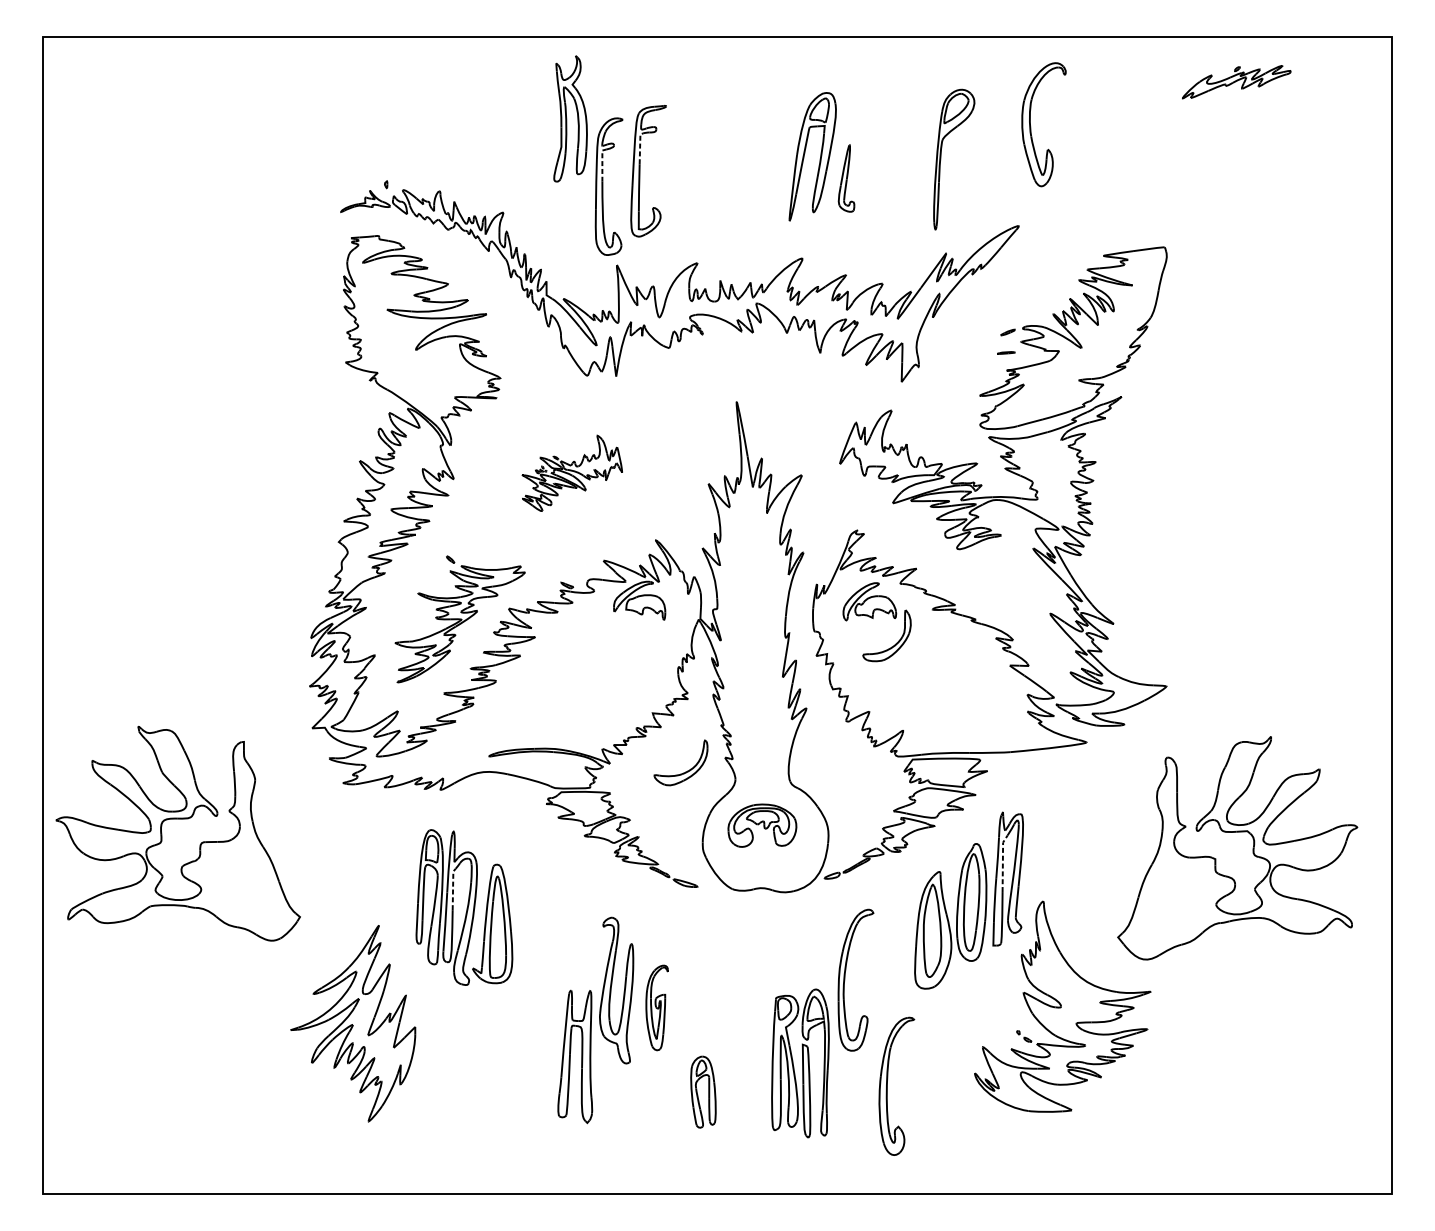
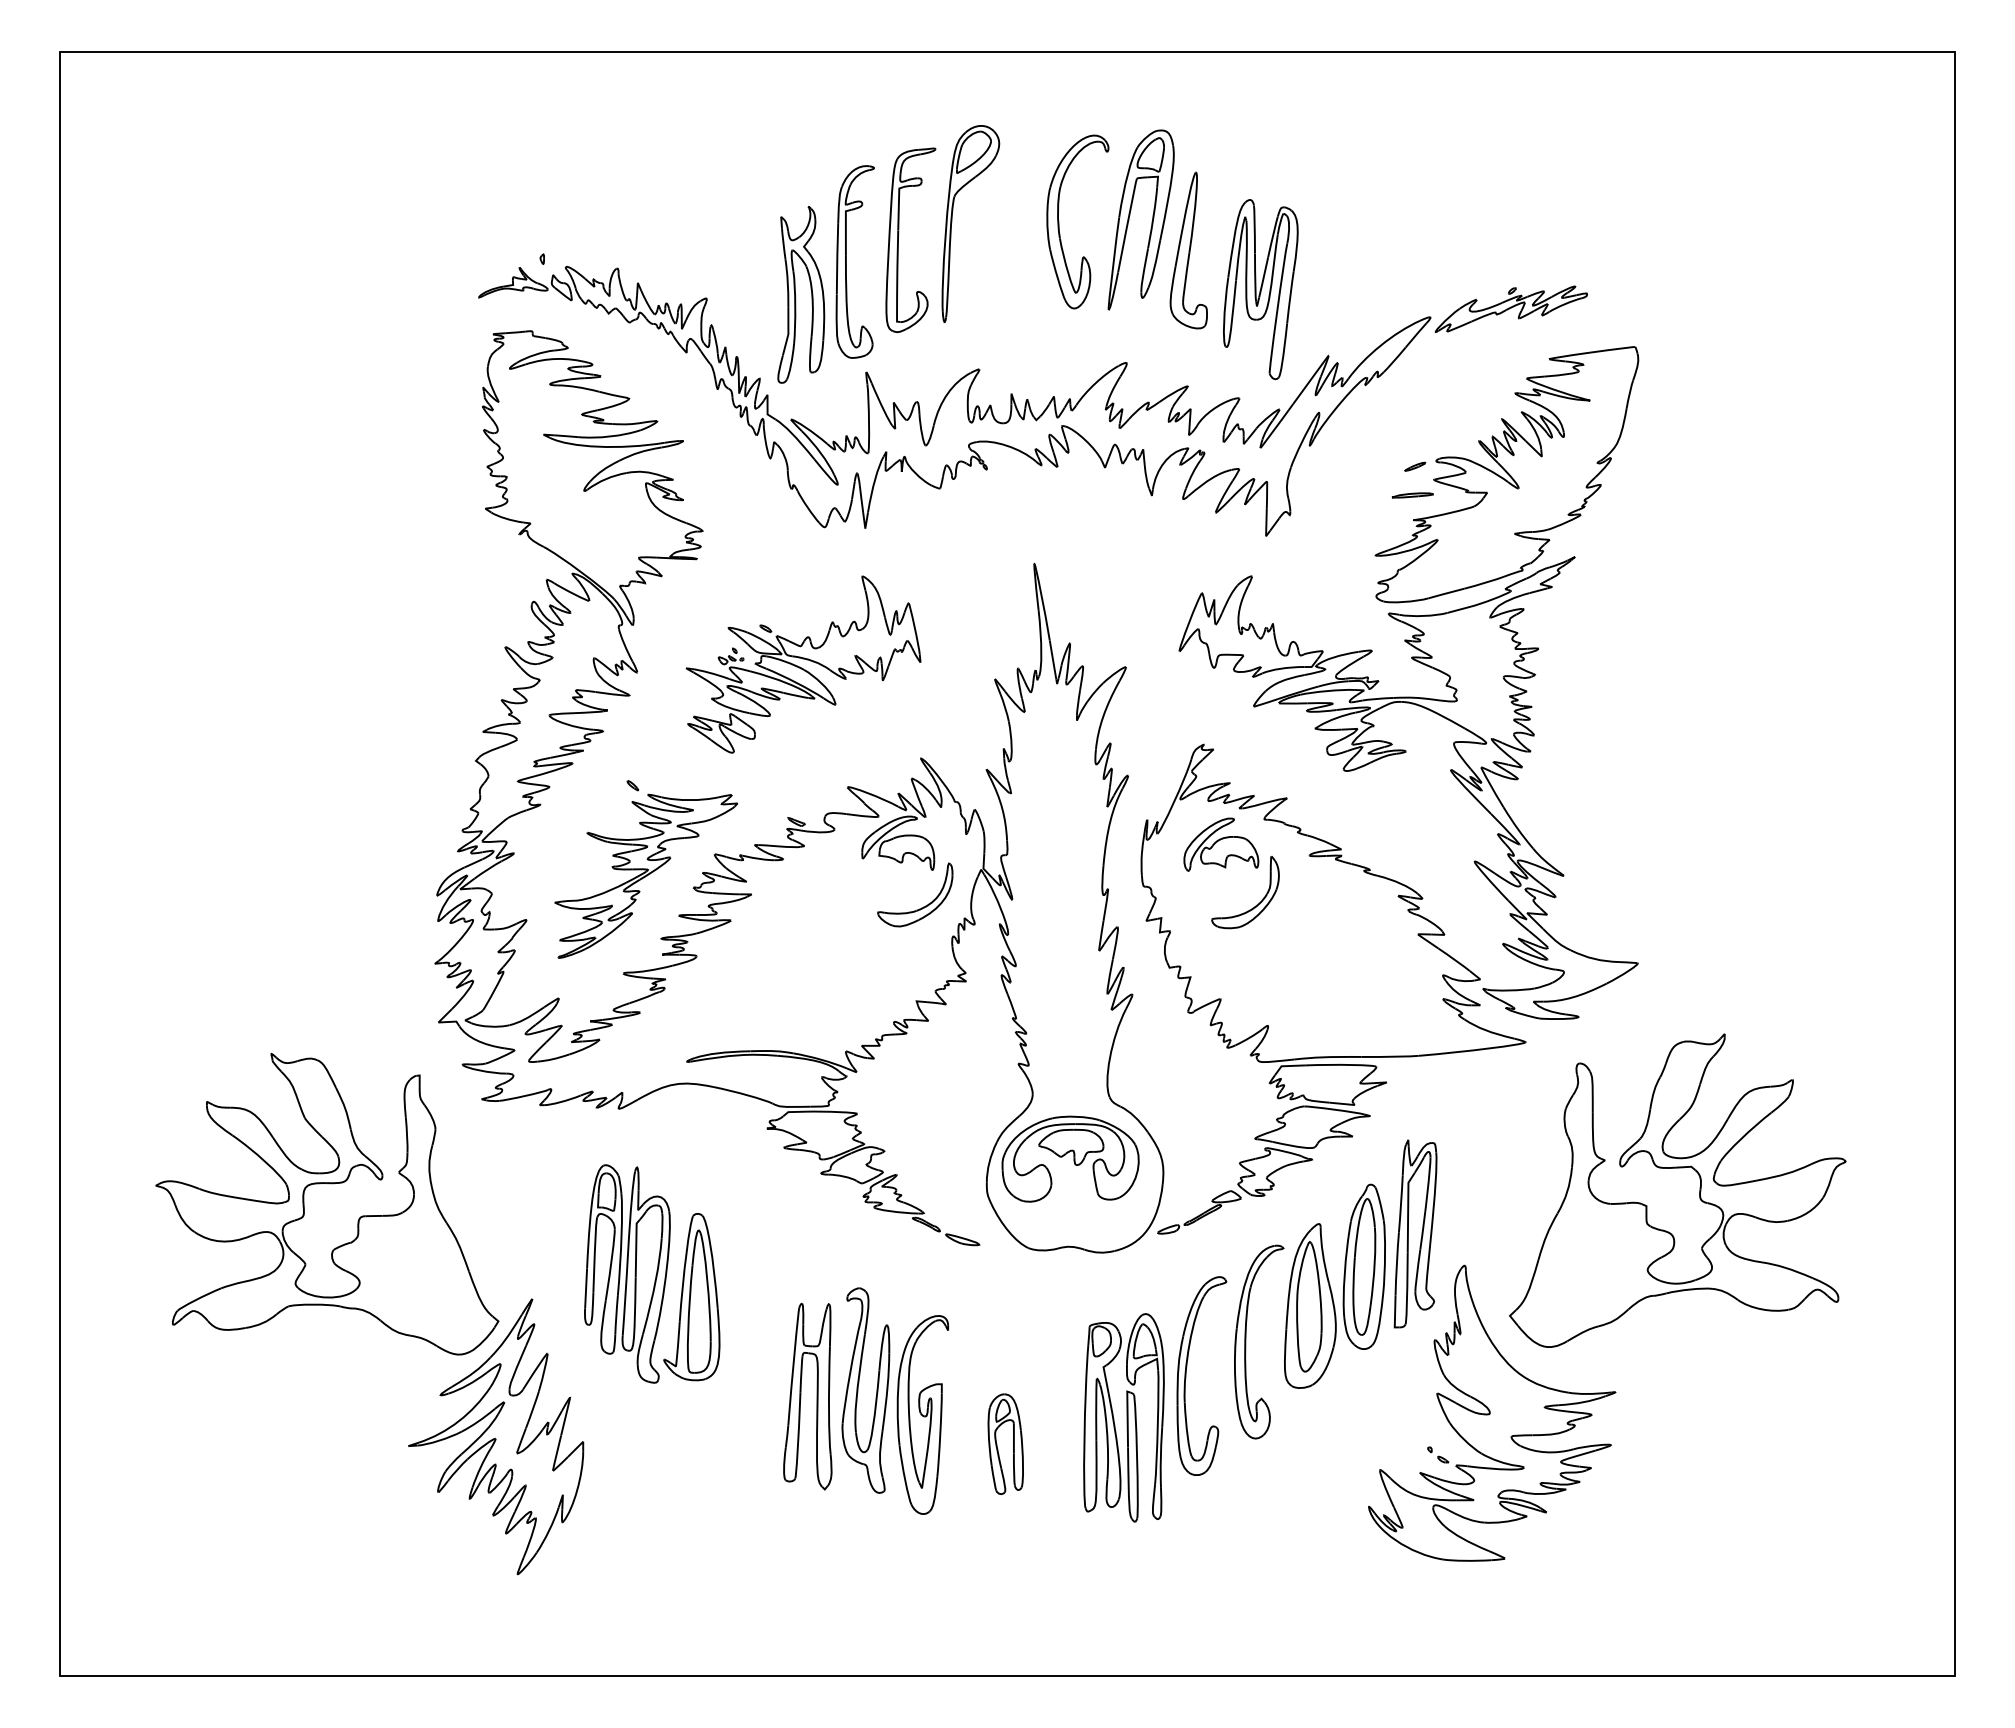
part: (1236, 81) -> (1510, 308), moved
part: (570, 118) -> (801, 294), moved
part: (1030, 124) -> (1059, 221), moved
line: (639, 147) -> (898, 206), dashed -> solid
part: (941, 158) -> (952, 222), moved
line: (602, 163) -> (845, 229), dashed -> solid
part: (846, 178) -> (1188, 250), size x1.67
part: (897, 206) -> (1260, 289), added
part: (1005, 353) -> (1412, 495), size x1.67
part: (572, 473) -> (803, 664), size x1.67
part: (685, 771) -> (921, 907), moved
part: (179, 819) -> (328, 1184), moved
part: (762, 825) -> (1070, 1158), size x1.43
part: (1237, 832) -> (1677, 1168), moved
line: (1003, 862) -> (1408, 1210), dashed -> solid
line: (453, 888) -> (636, 1247), dashed -> solid
part: (656, 1007) -> (922, 1414), size x1.67
part: (575, 1056) -> (807, 1396), moved
part: (800, 1063) -> (1123, 1417), moved
part: (887, 1085) -> (1246, 1341), moved
part: (697, 1092) -> (997, 1444), moved

